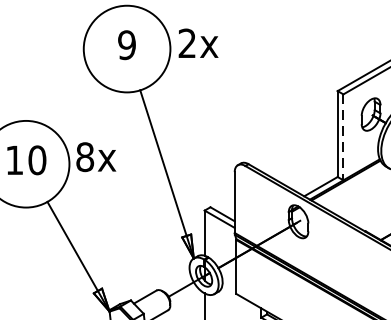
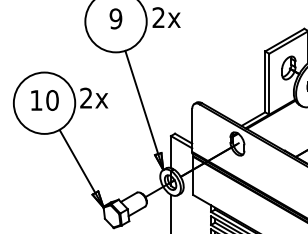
line: (343, 137) -> (269, 84), dashed -> solid
text: (85, 156) -> (86, 97), 8x -> 2x

